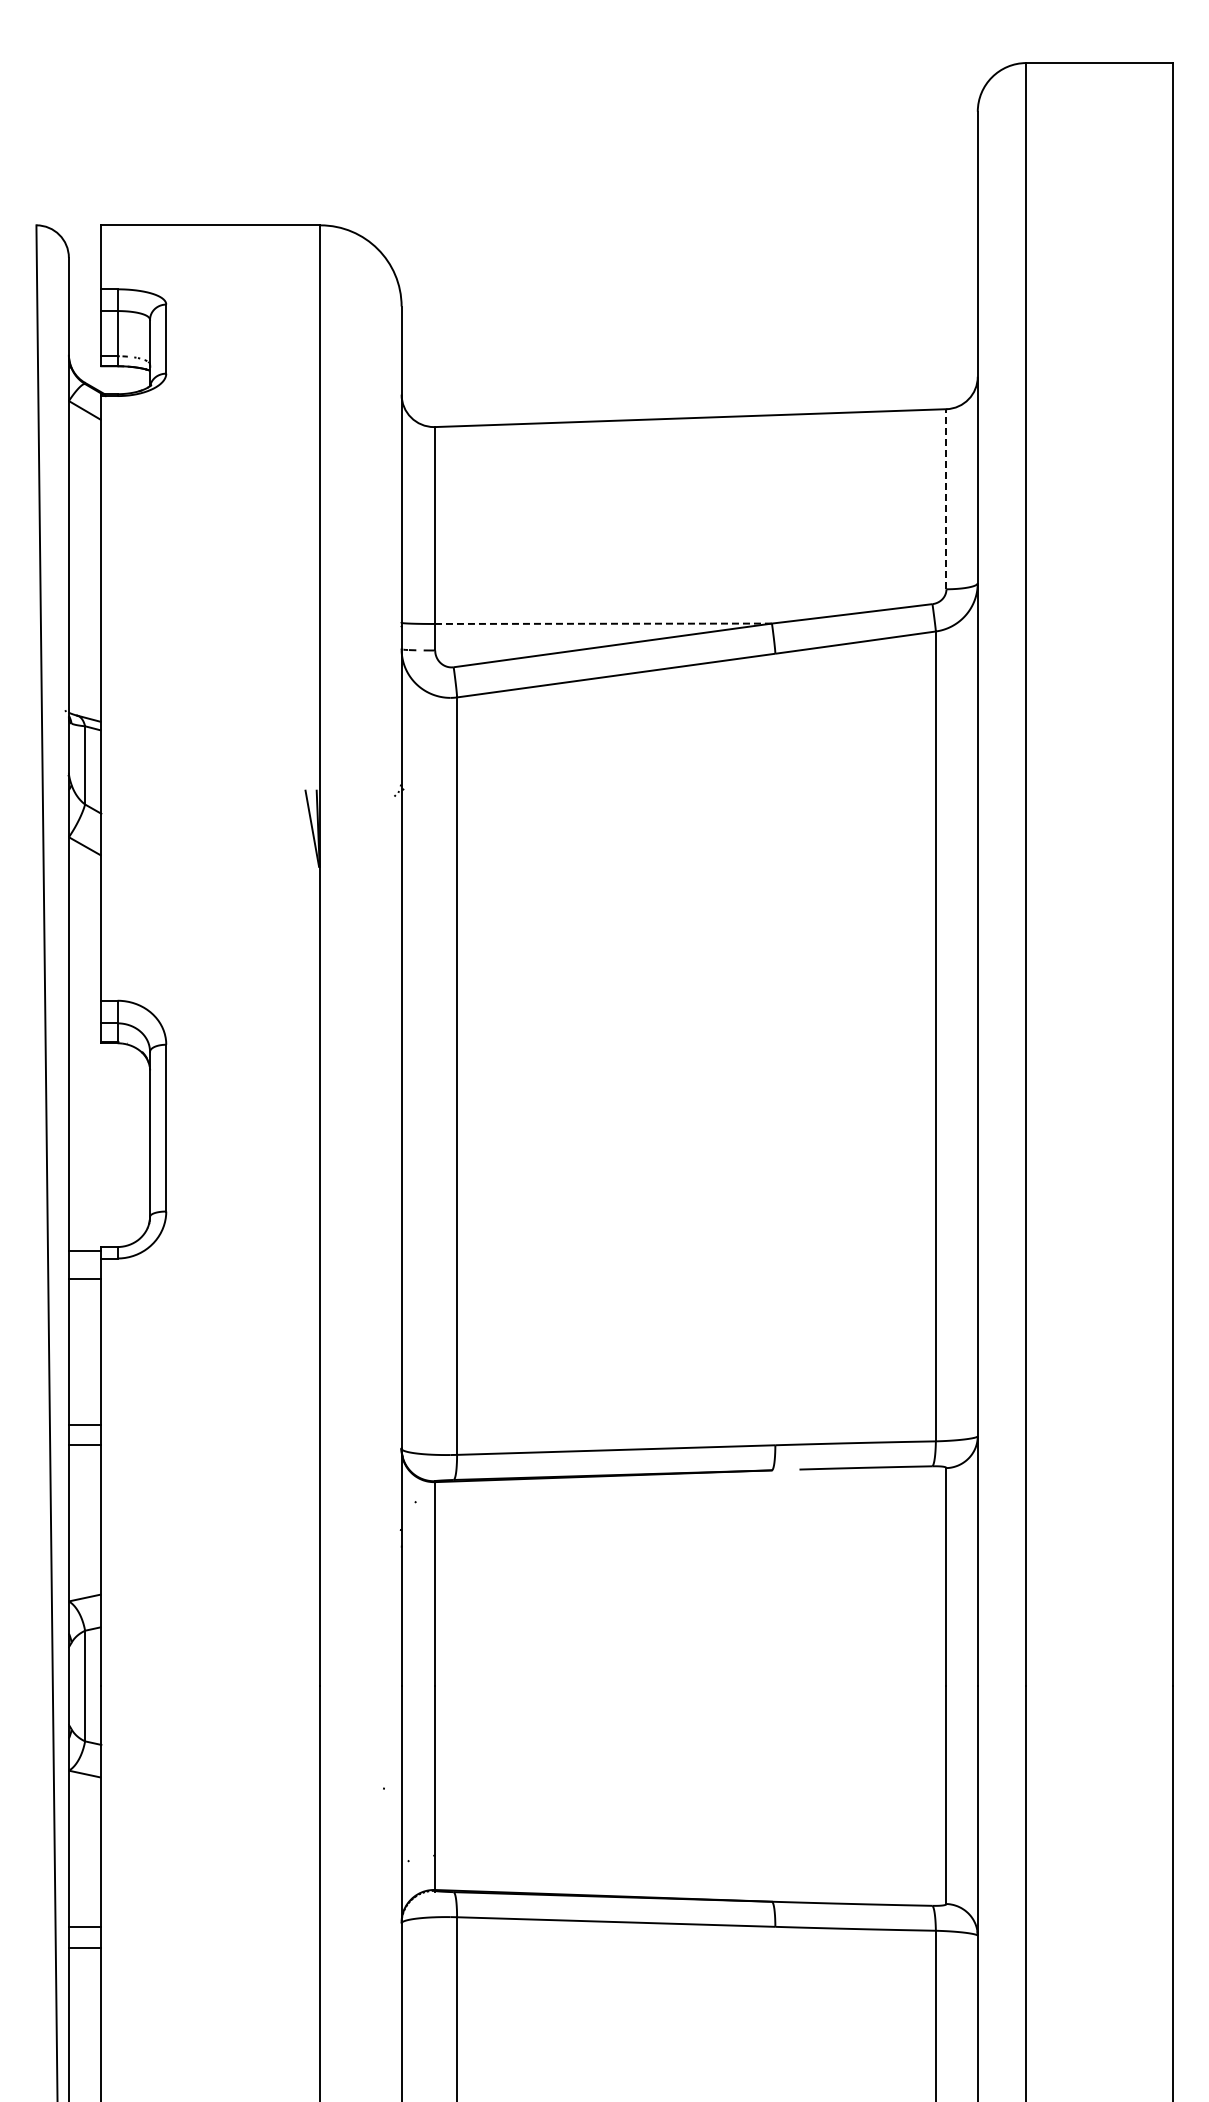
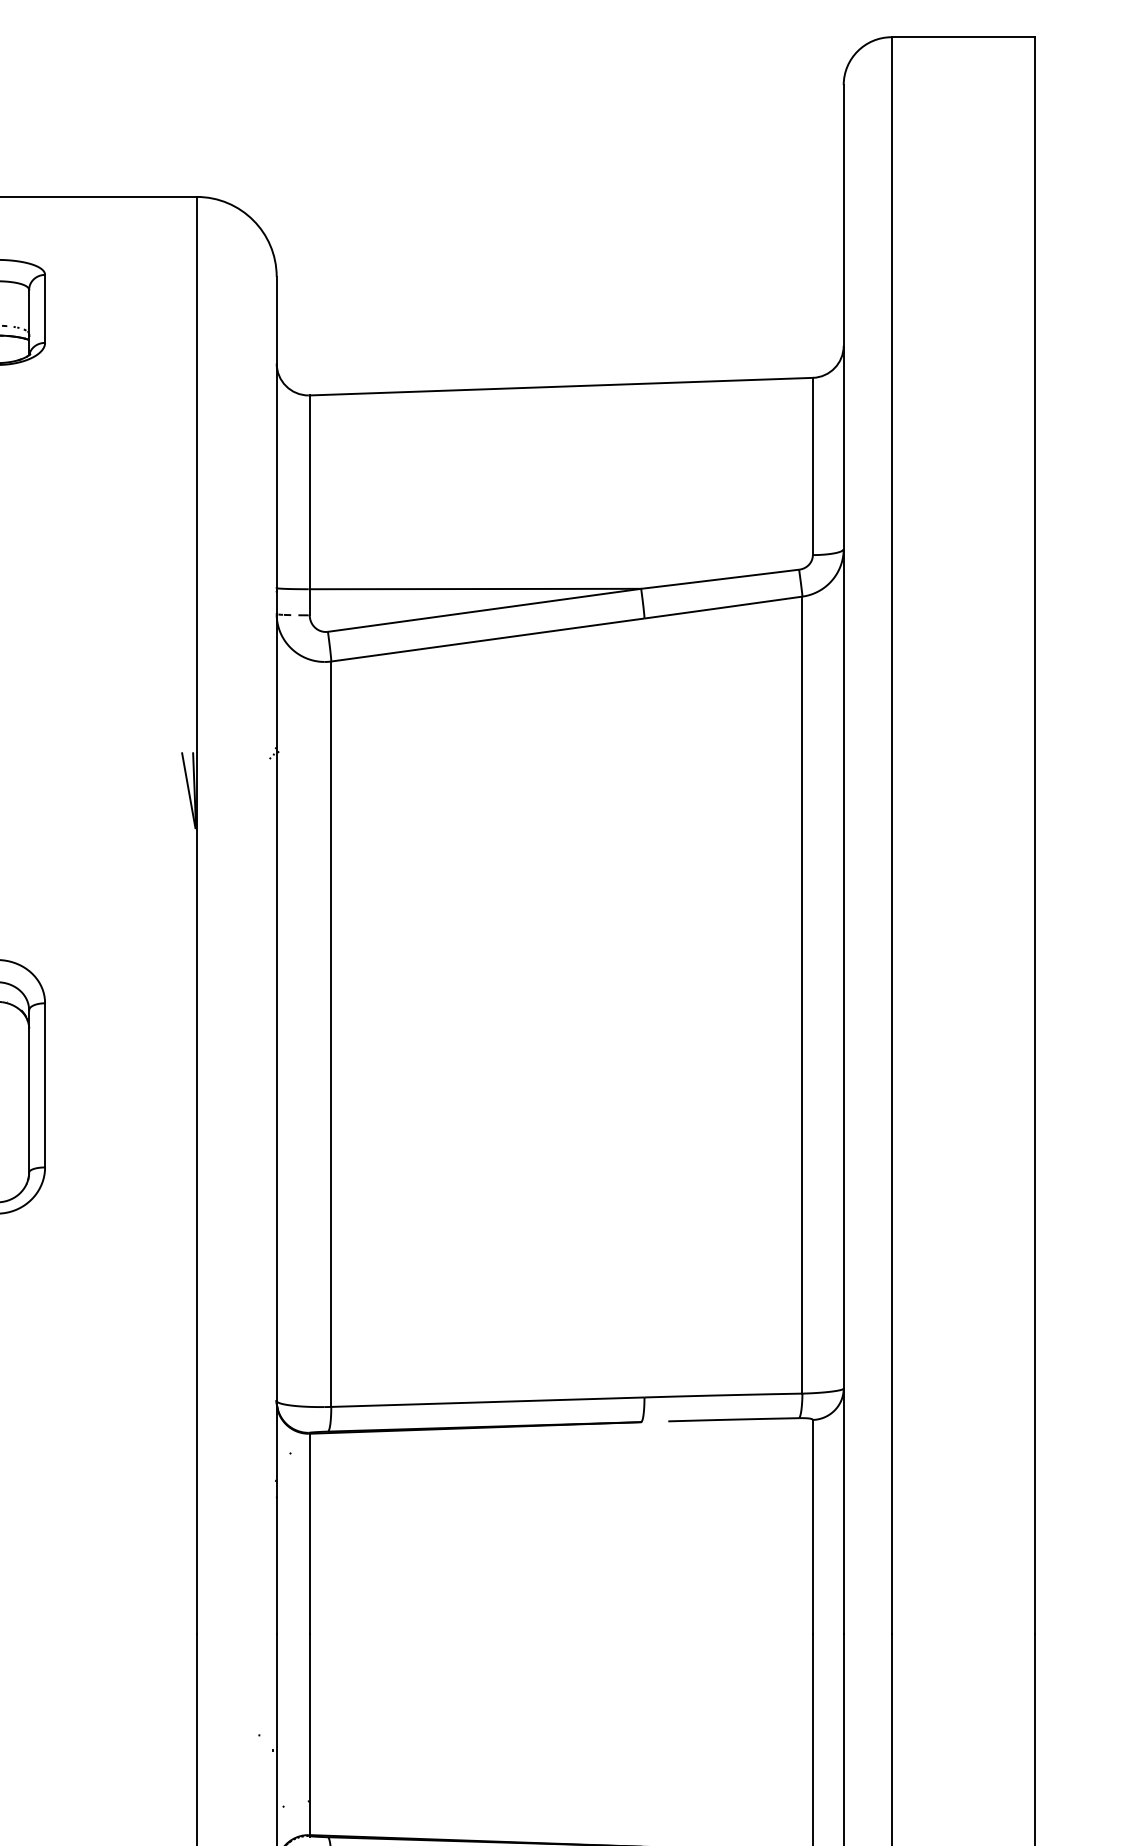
line: (946, 498) -> (812, 465), dashed -> solid
line: (603, 623) -> (475, 588), dashed -> solid

